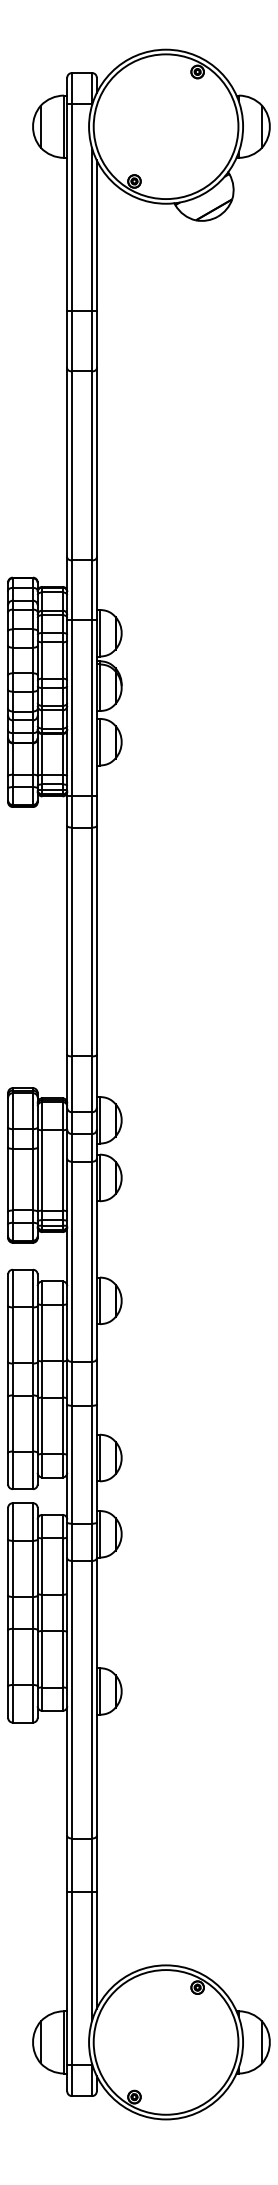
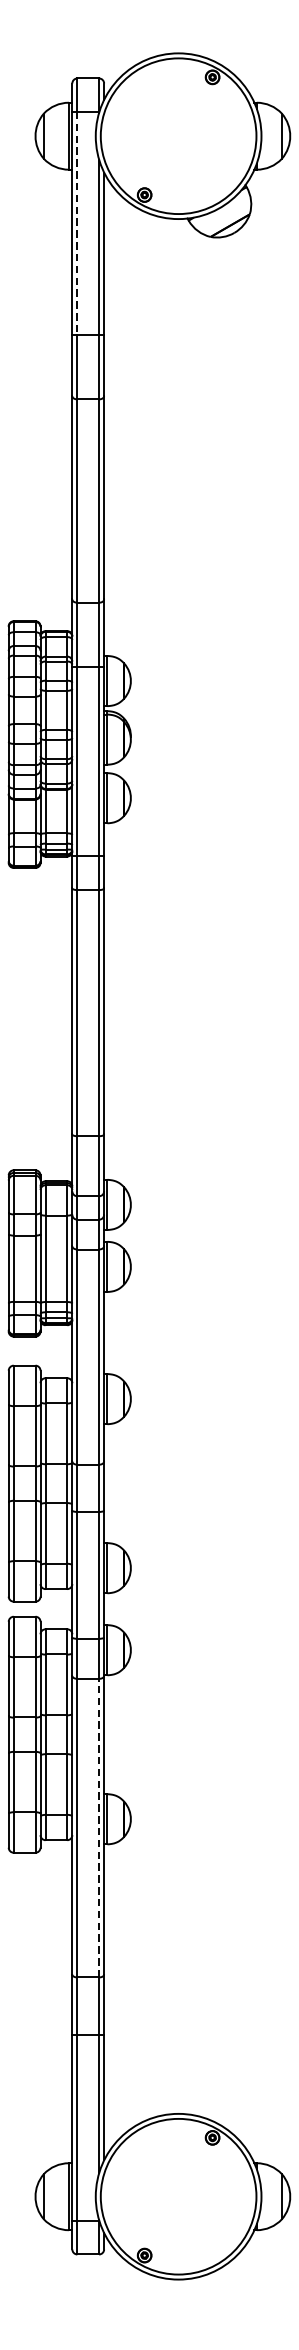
line: (71, 207) -> (76, 223), solid -> dashed
line: (92, 1699) -> (99, 1827), solid -> dashed

